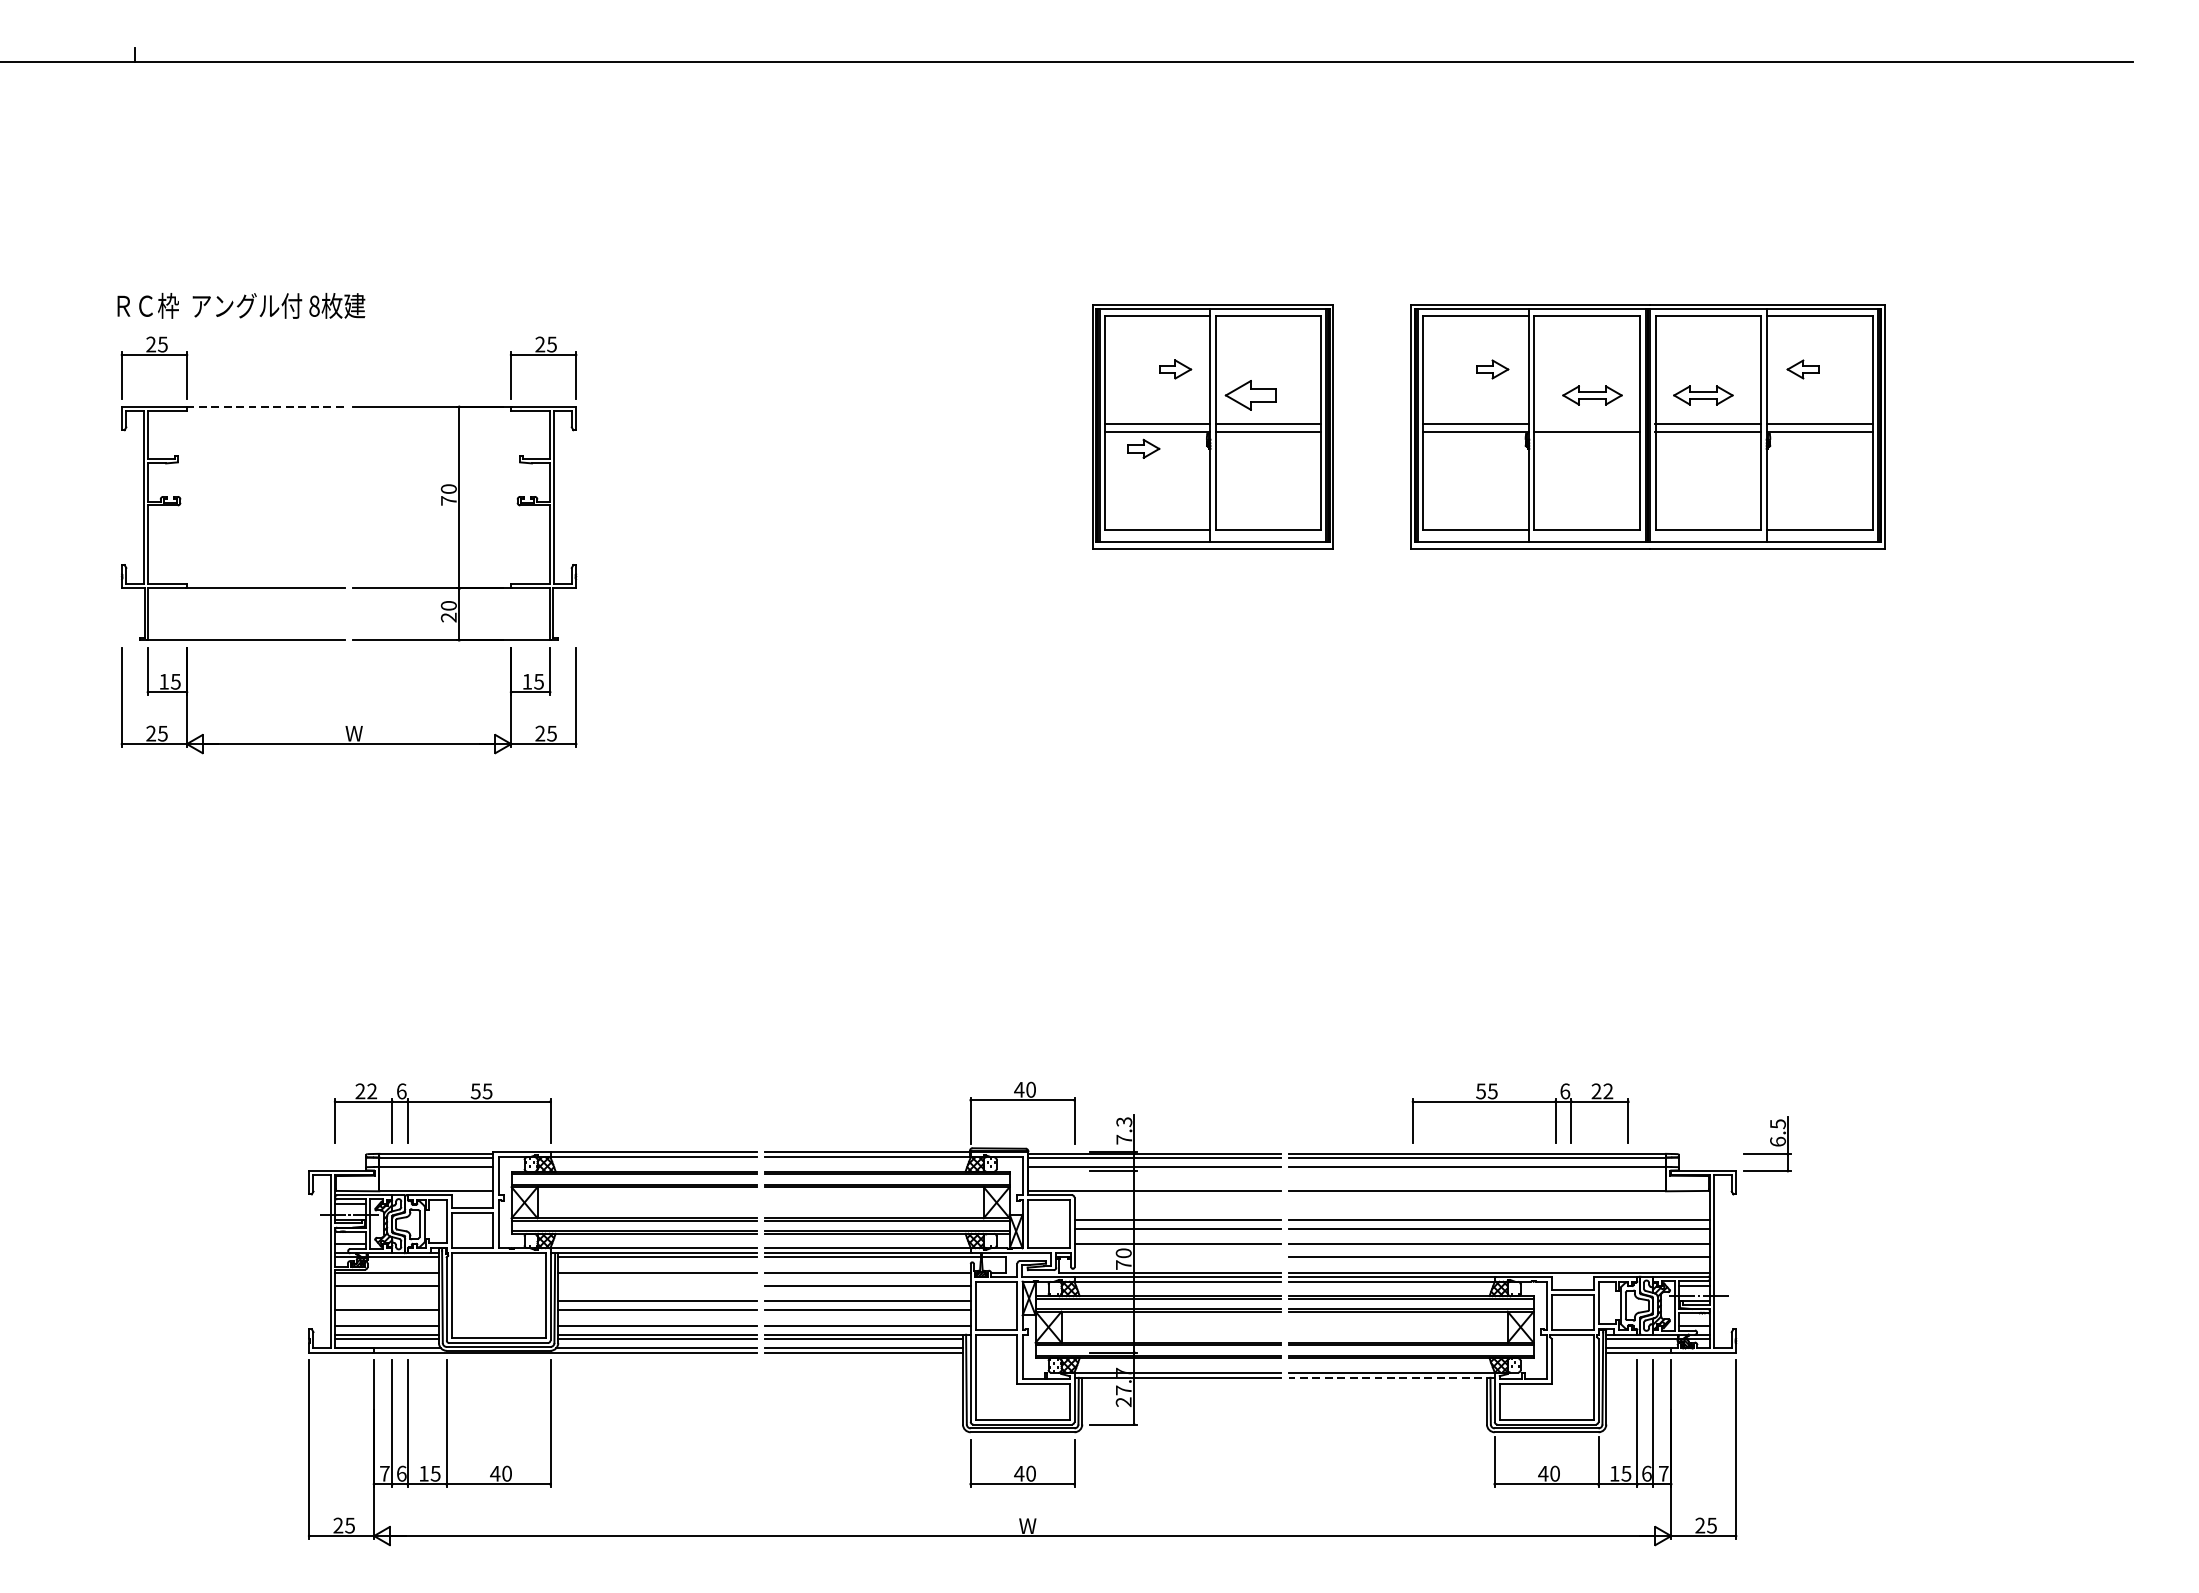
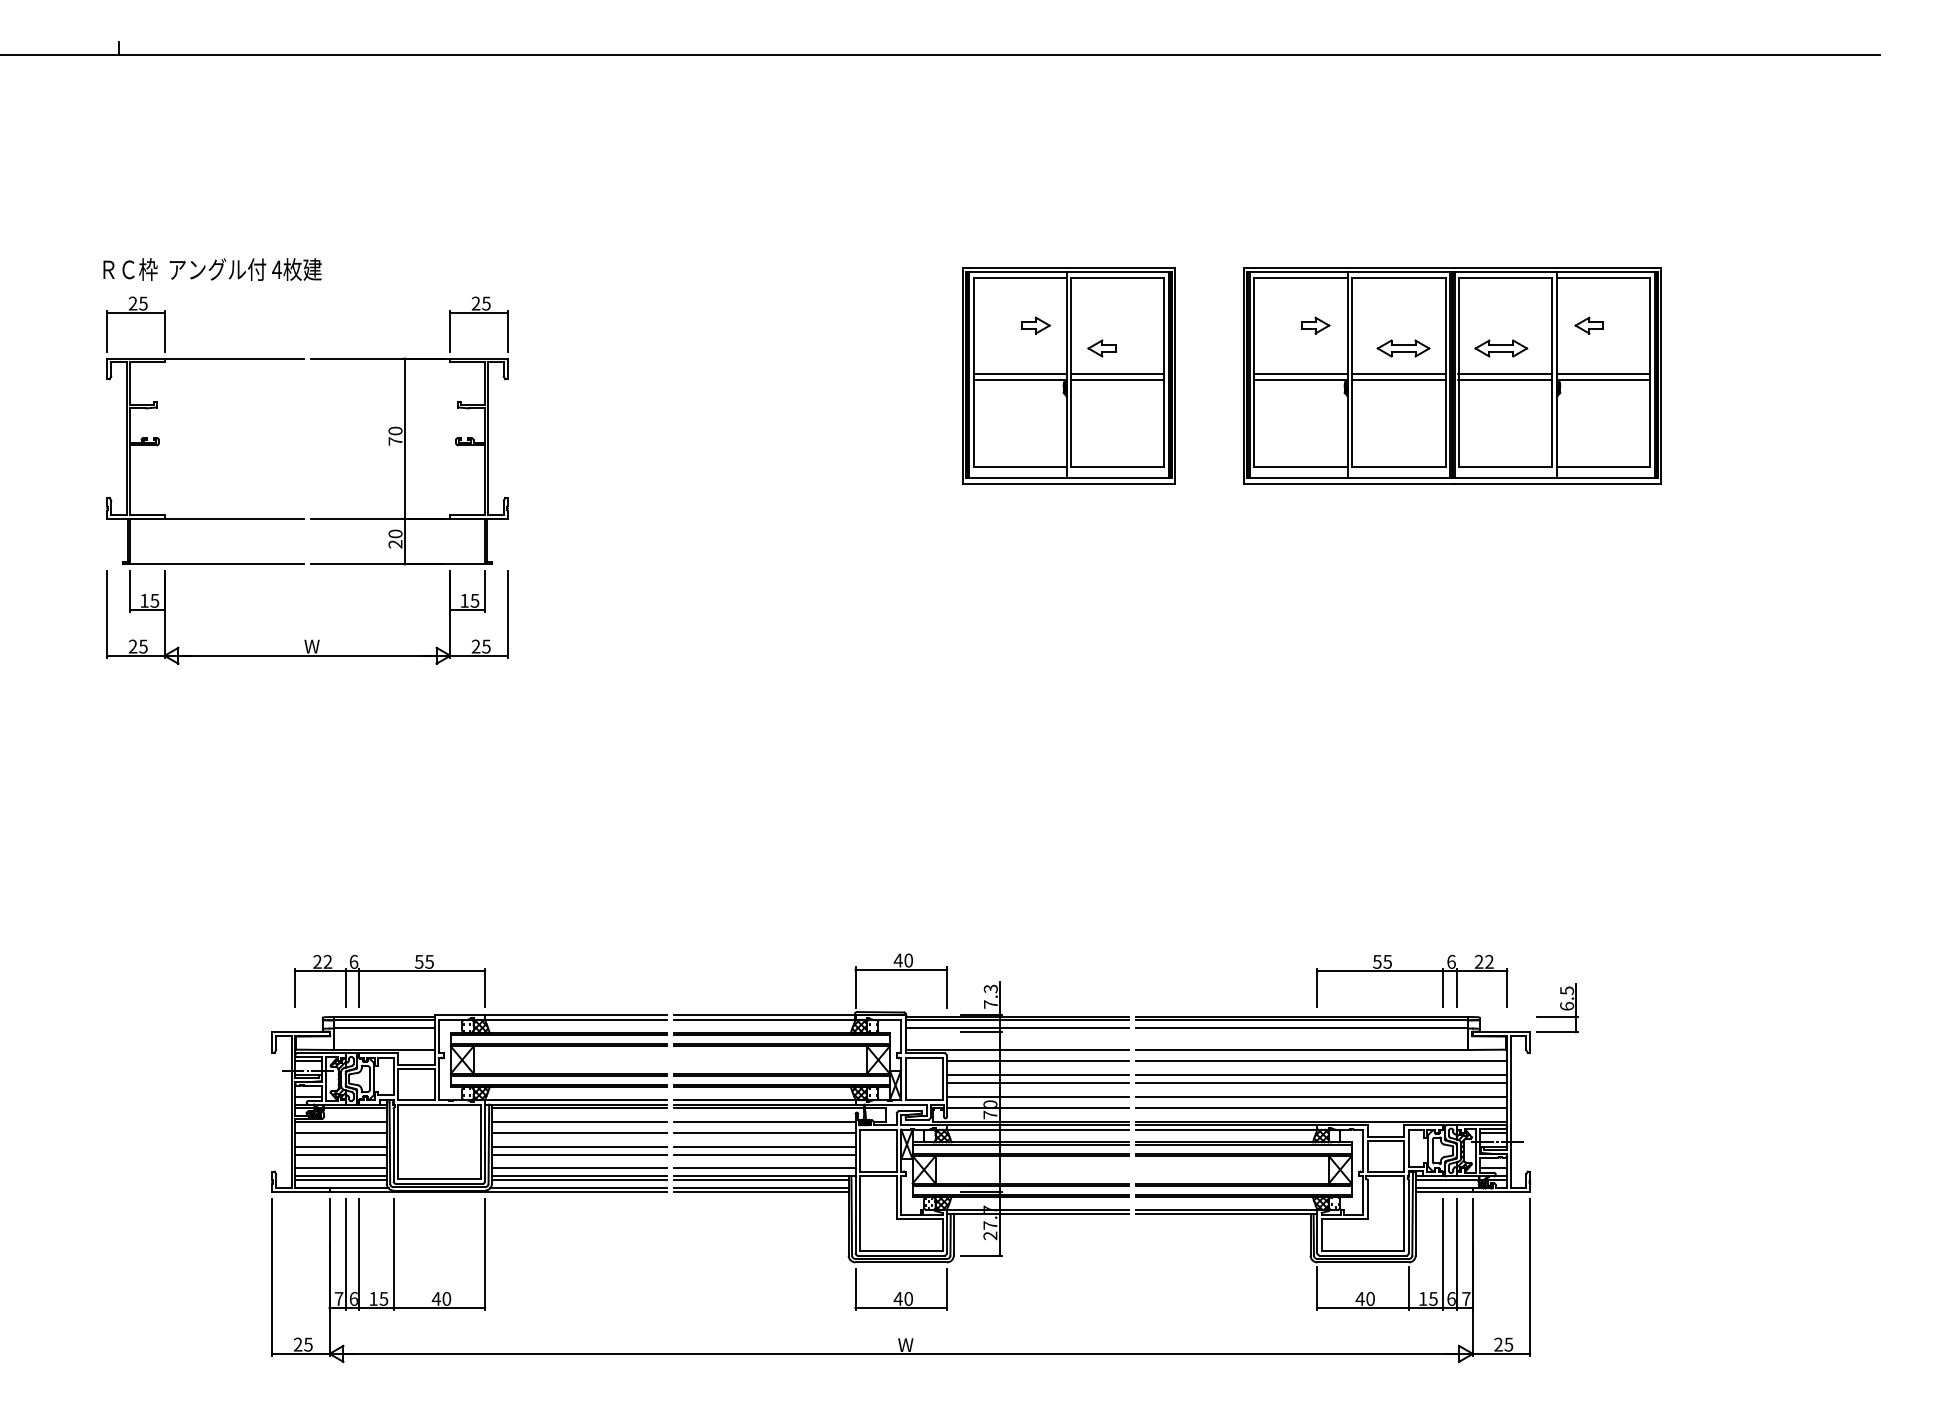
text: (313, 305) -> (276, 269), 8 -> 4
part: (1249, 395) -> (1101, 348), size x0.62
line: (266, 406) -> (234, 358), dashed -> solid
line: (1586, 423) -> (1398, 373), added
part: (1143, 448) -> (1007, 395), removed
part: (1520, 1102) -> (1412, 971), moved
line: (1177, 1204) -> (1037, 1061), added
line: (1499, 1204) -> (1321, 1061), added
line: (1177, 1257) -> (1037, 1108), added
line: (656, 1286) -> (578, 1133), added
line: (386, 1300) -> (340, 1146), added
line: (1391, 1377) -> (1226, 1214), dashed -> solid

